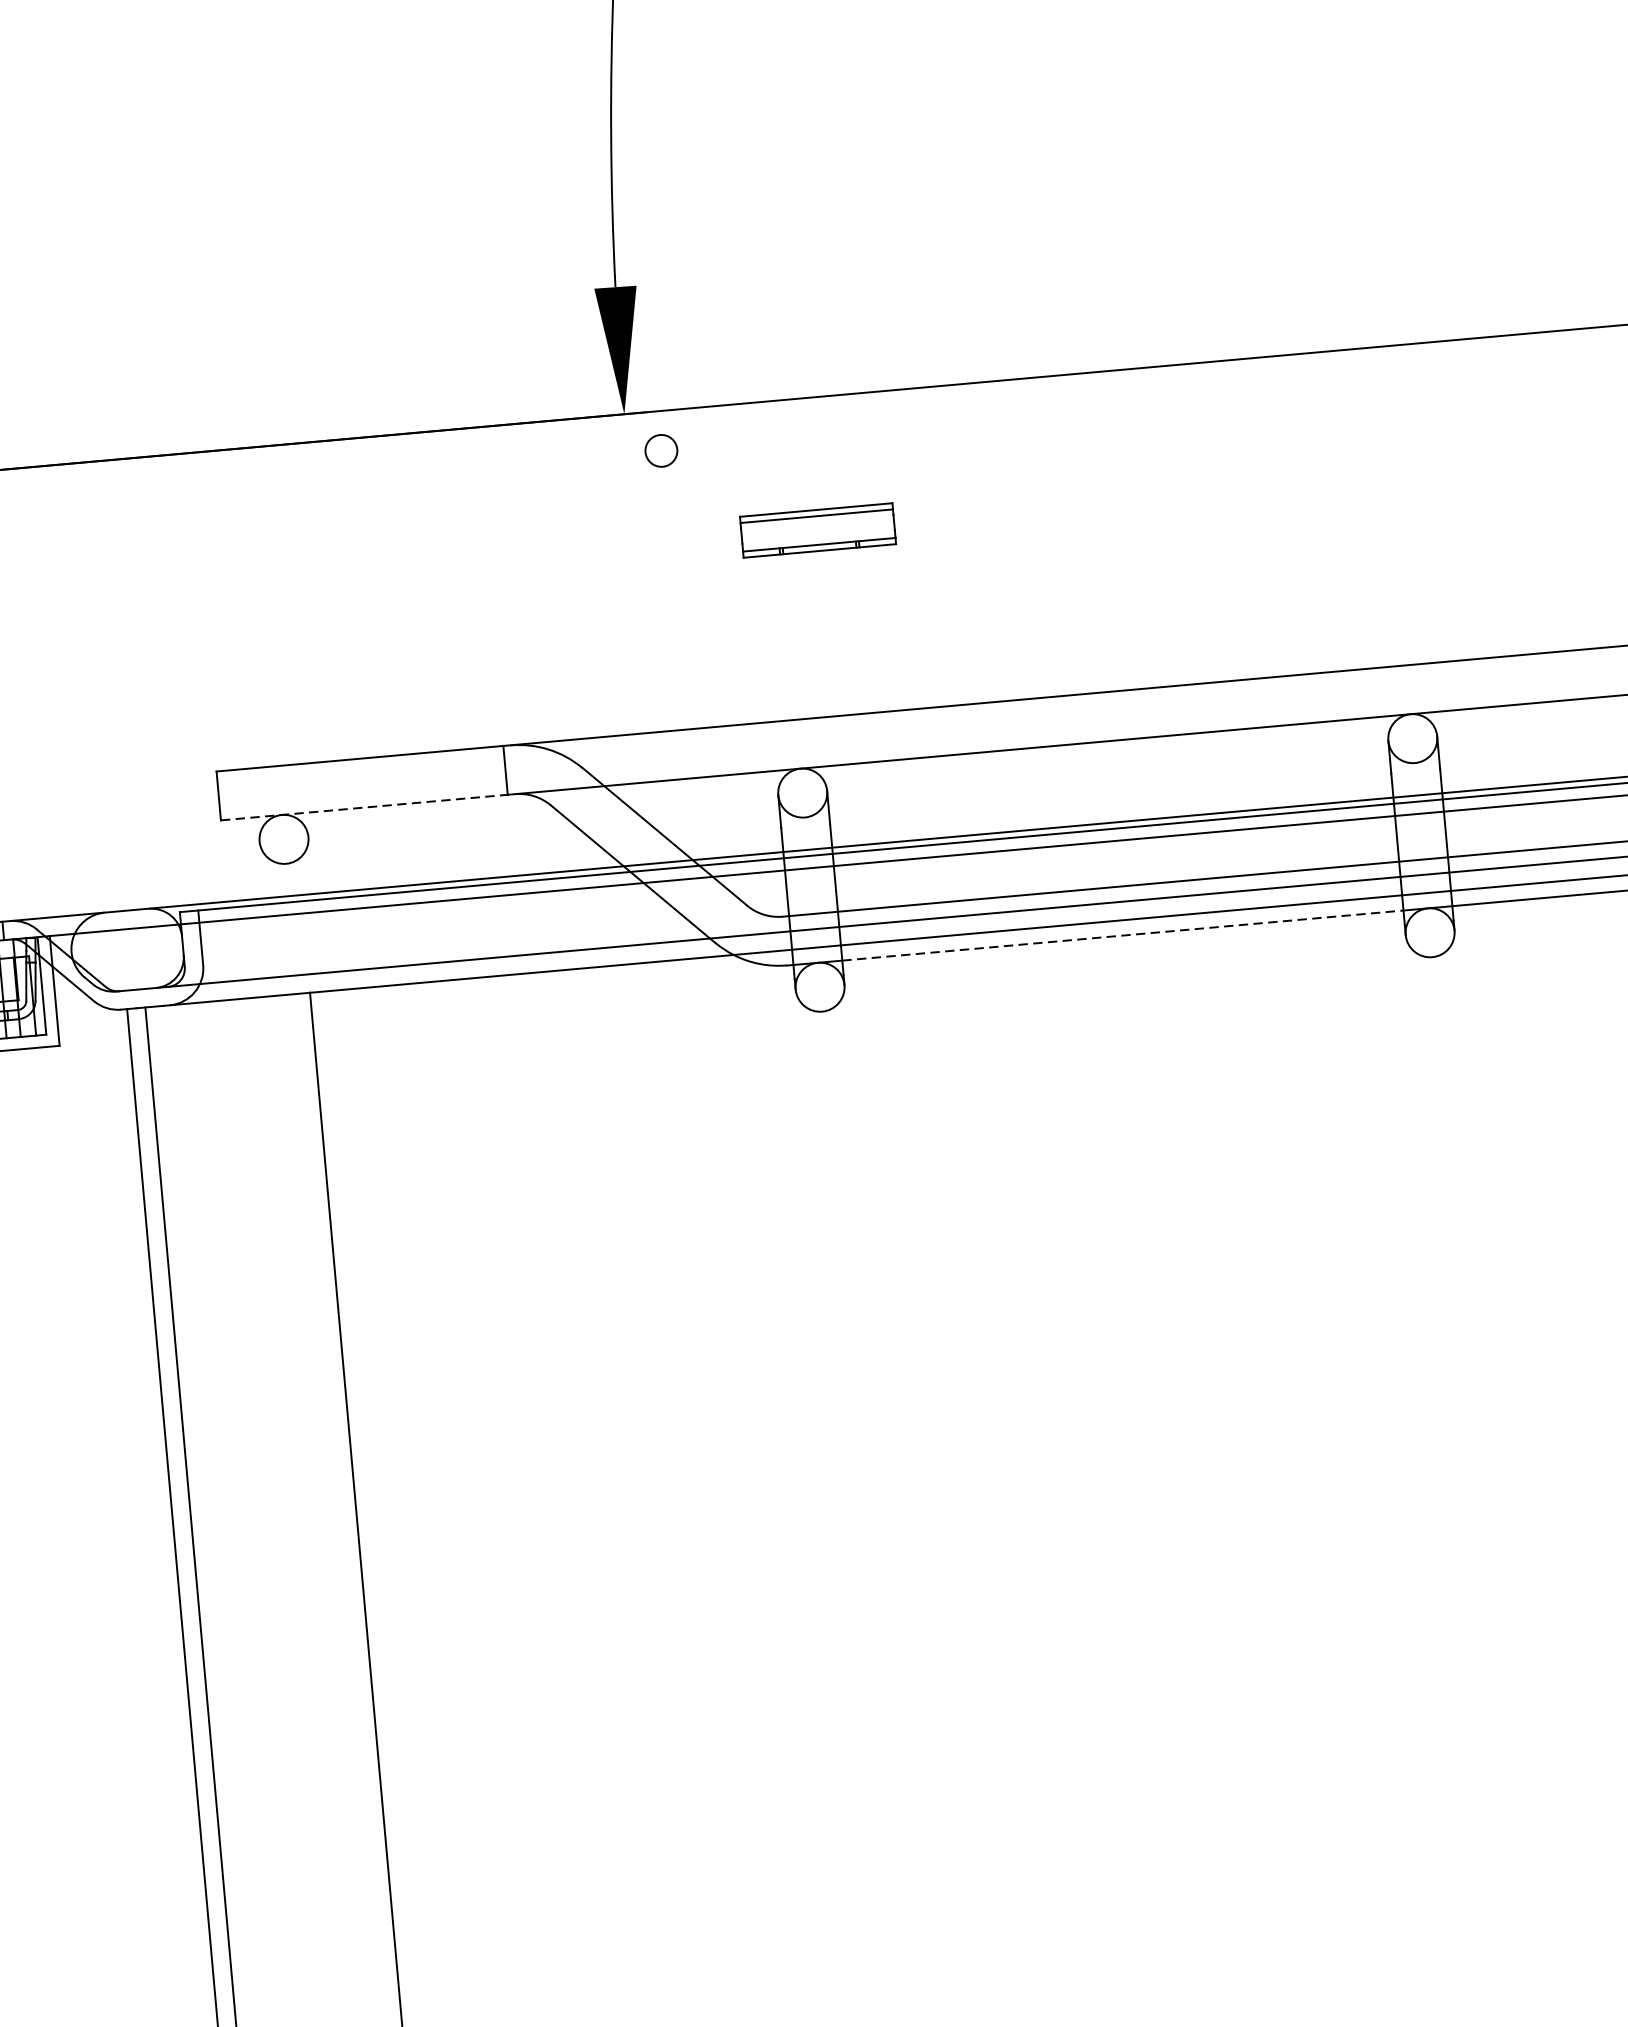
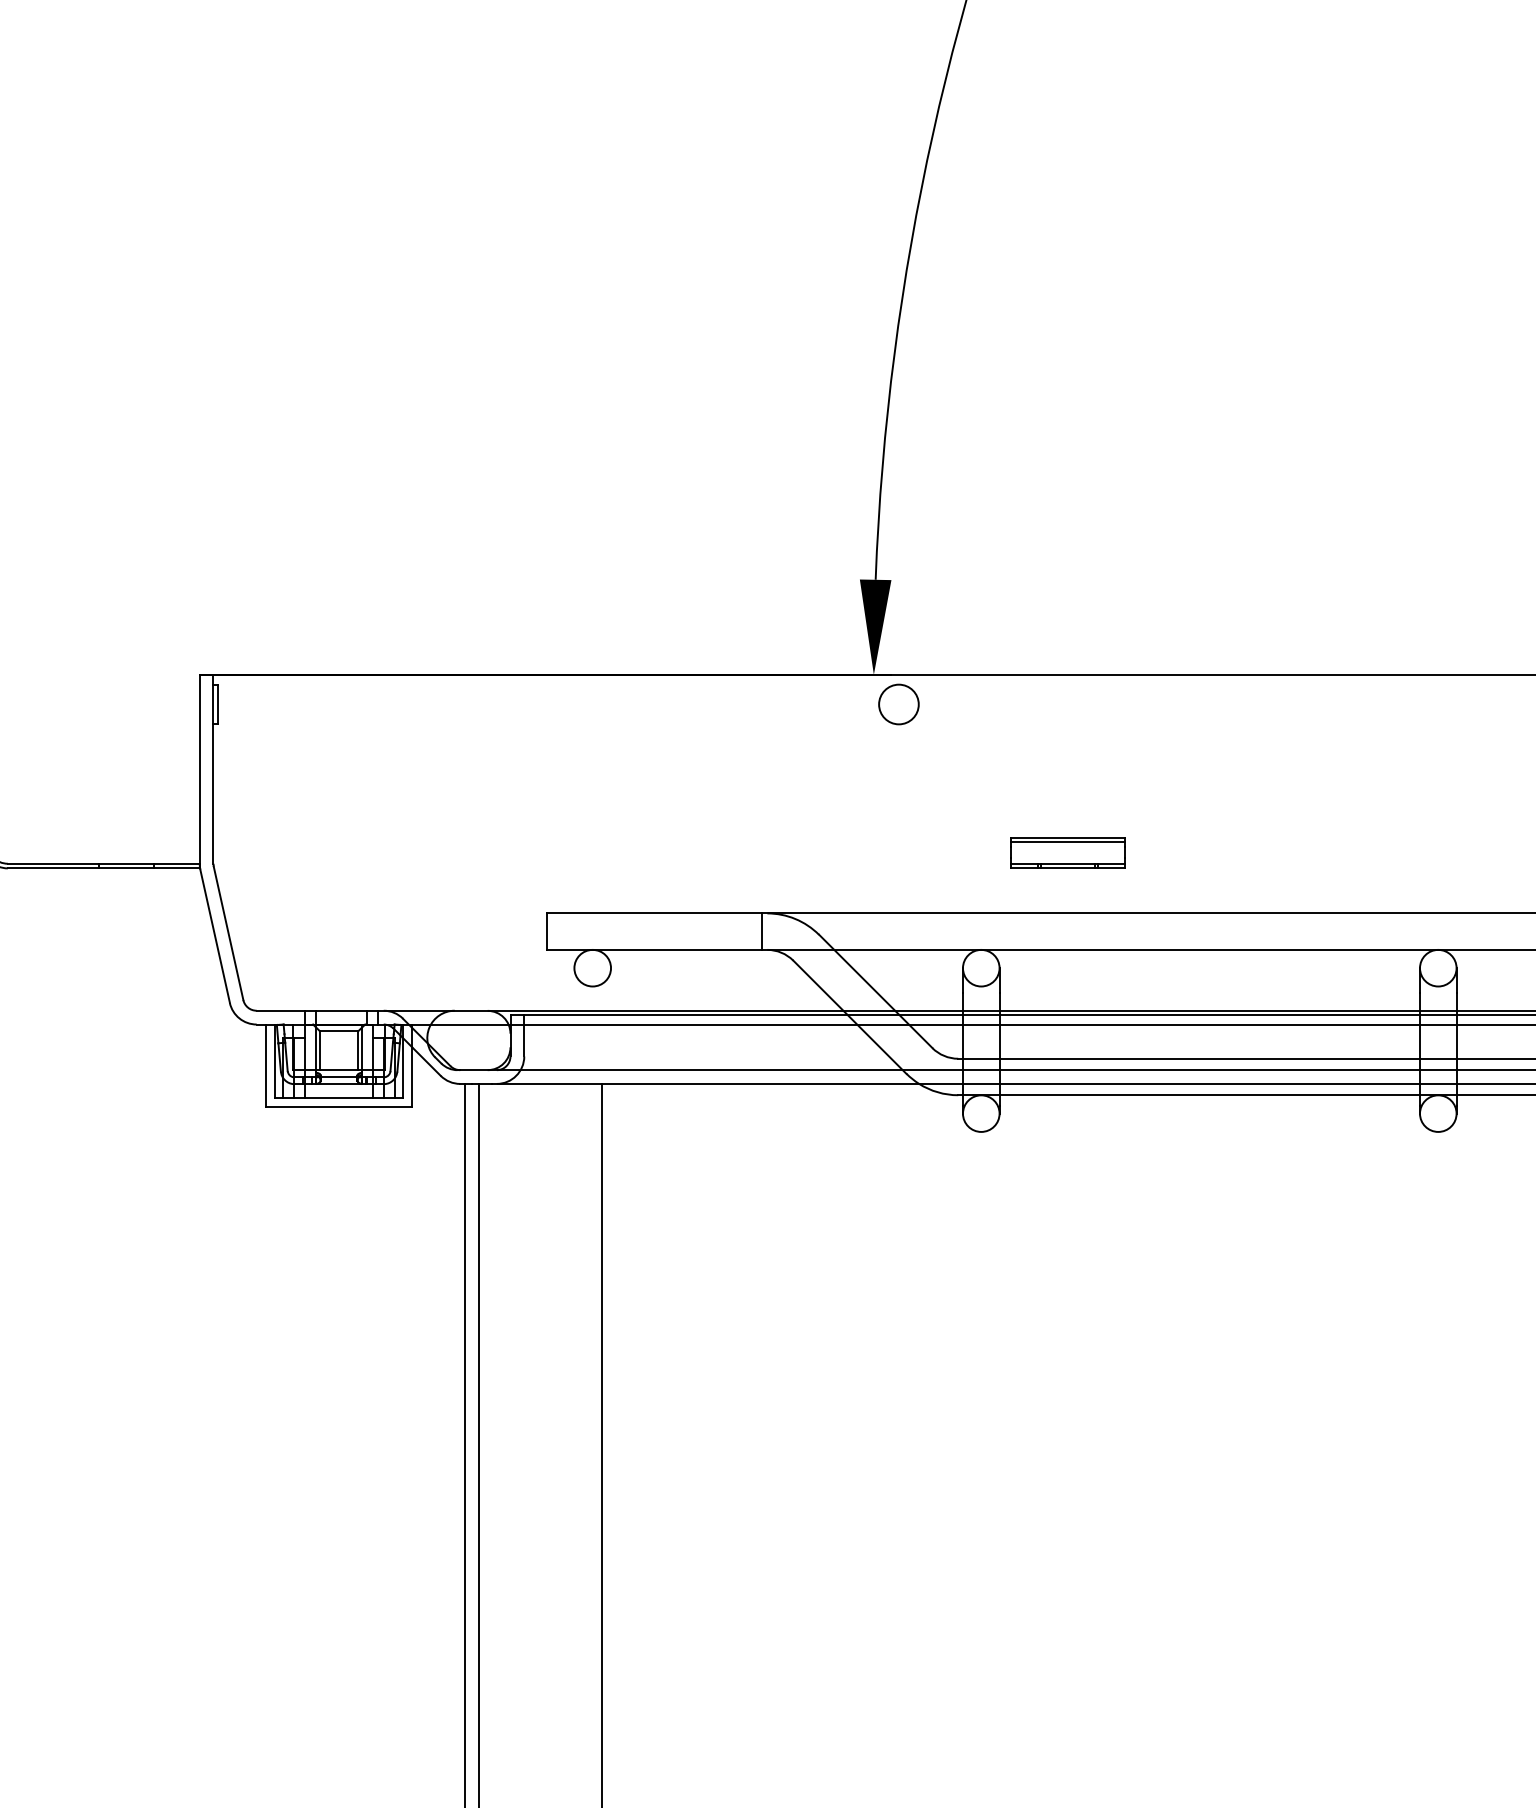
circle: (660, 450) -> (898, 704), size x1.67
part: (817, 529) -> (1067, 852), moved
line: (365, 806) -> (655, 949), dashed -> solid
line: (1123, 935) -> (1210, 1095), dashed -> solid

